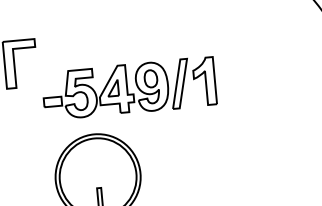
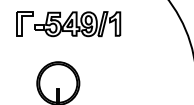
part: (129, 89) -> (77, 24), moved

